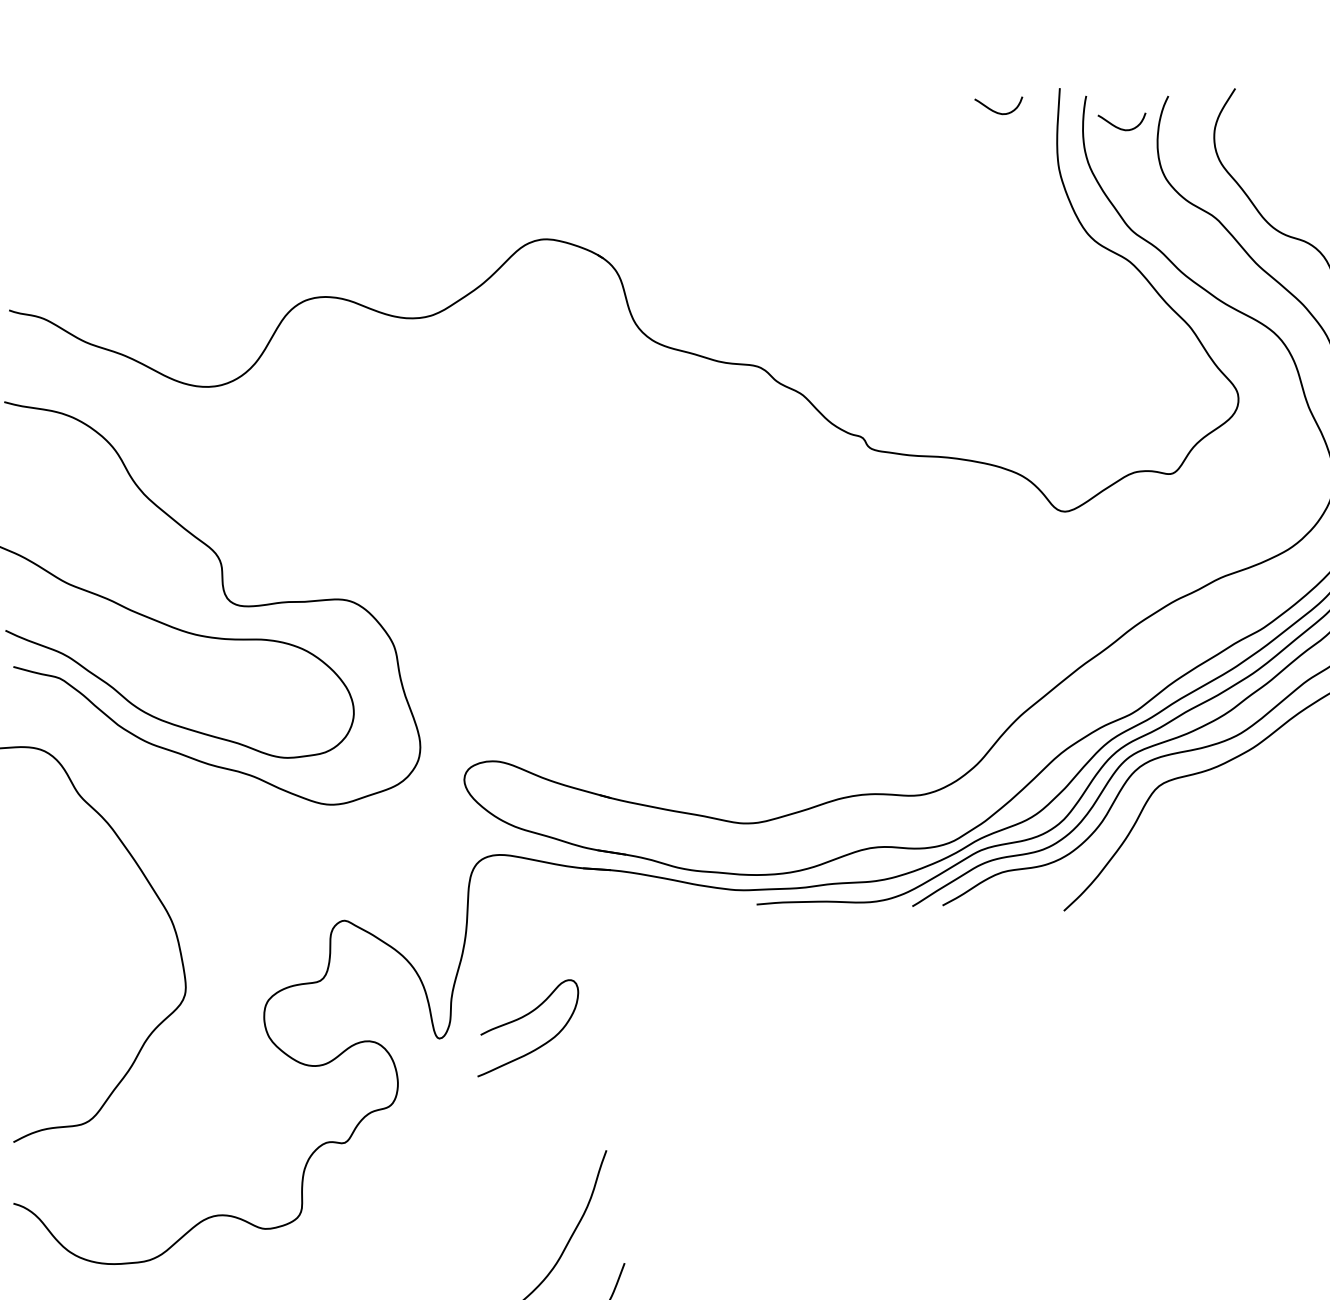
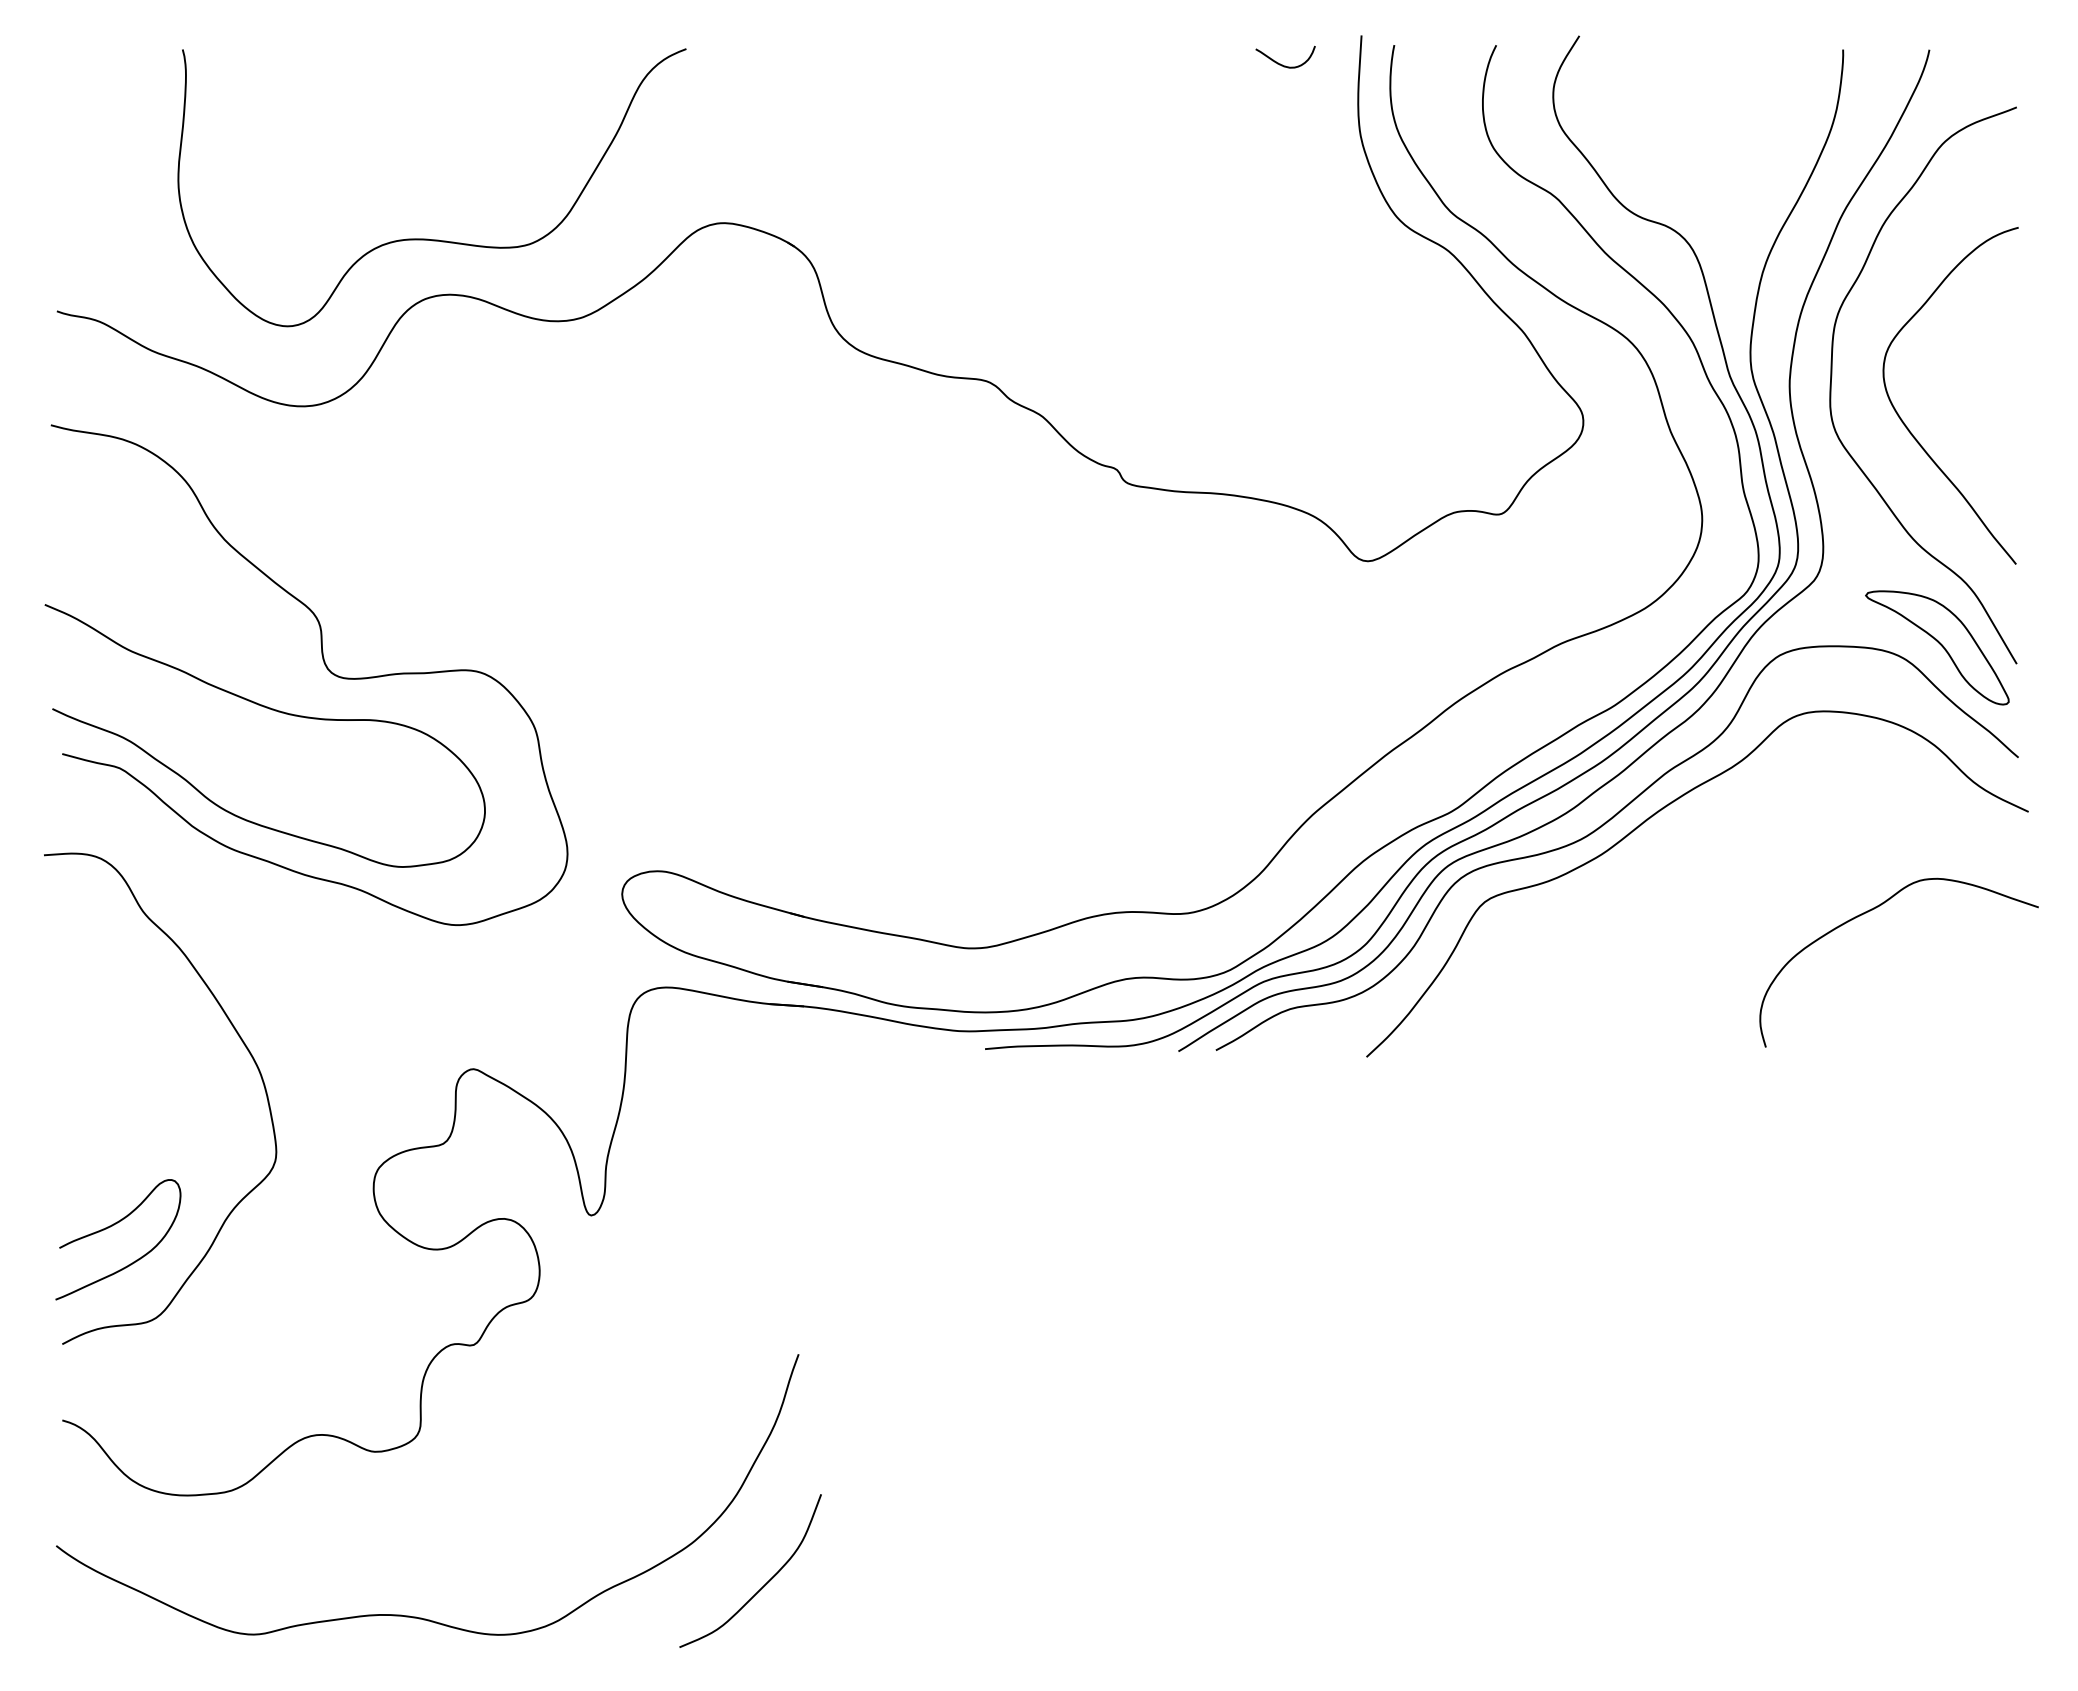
curve: (1119, 127) -> (1435, 84), removed
curve: (308, 251) -> (428, 238), added
curve: (523, 1017) -> (112, 1226), moved

